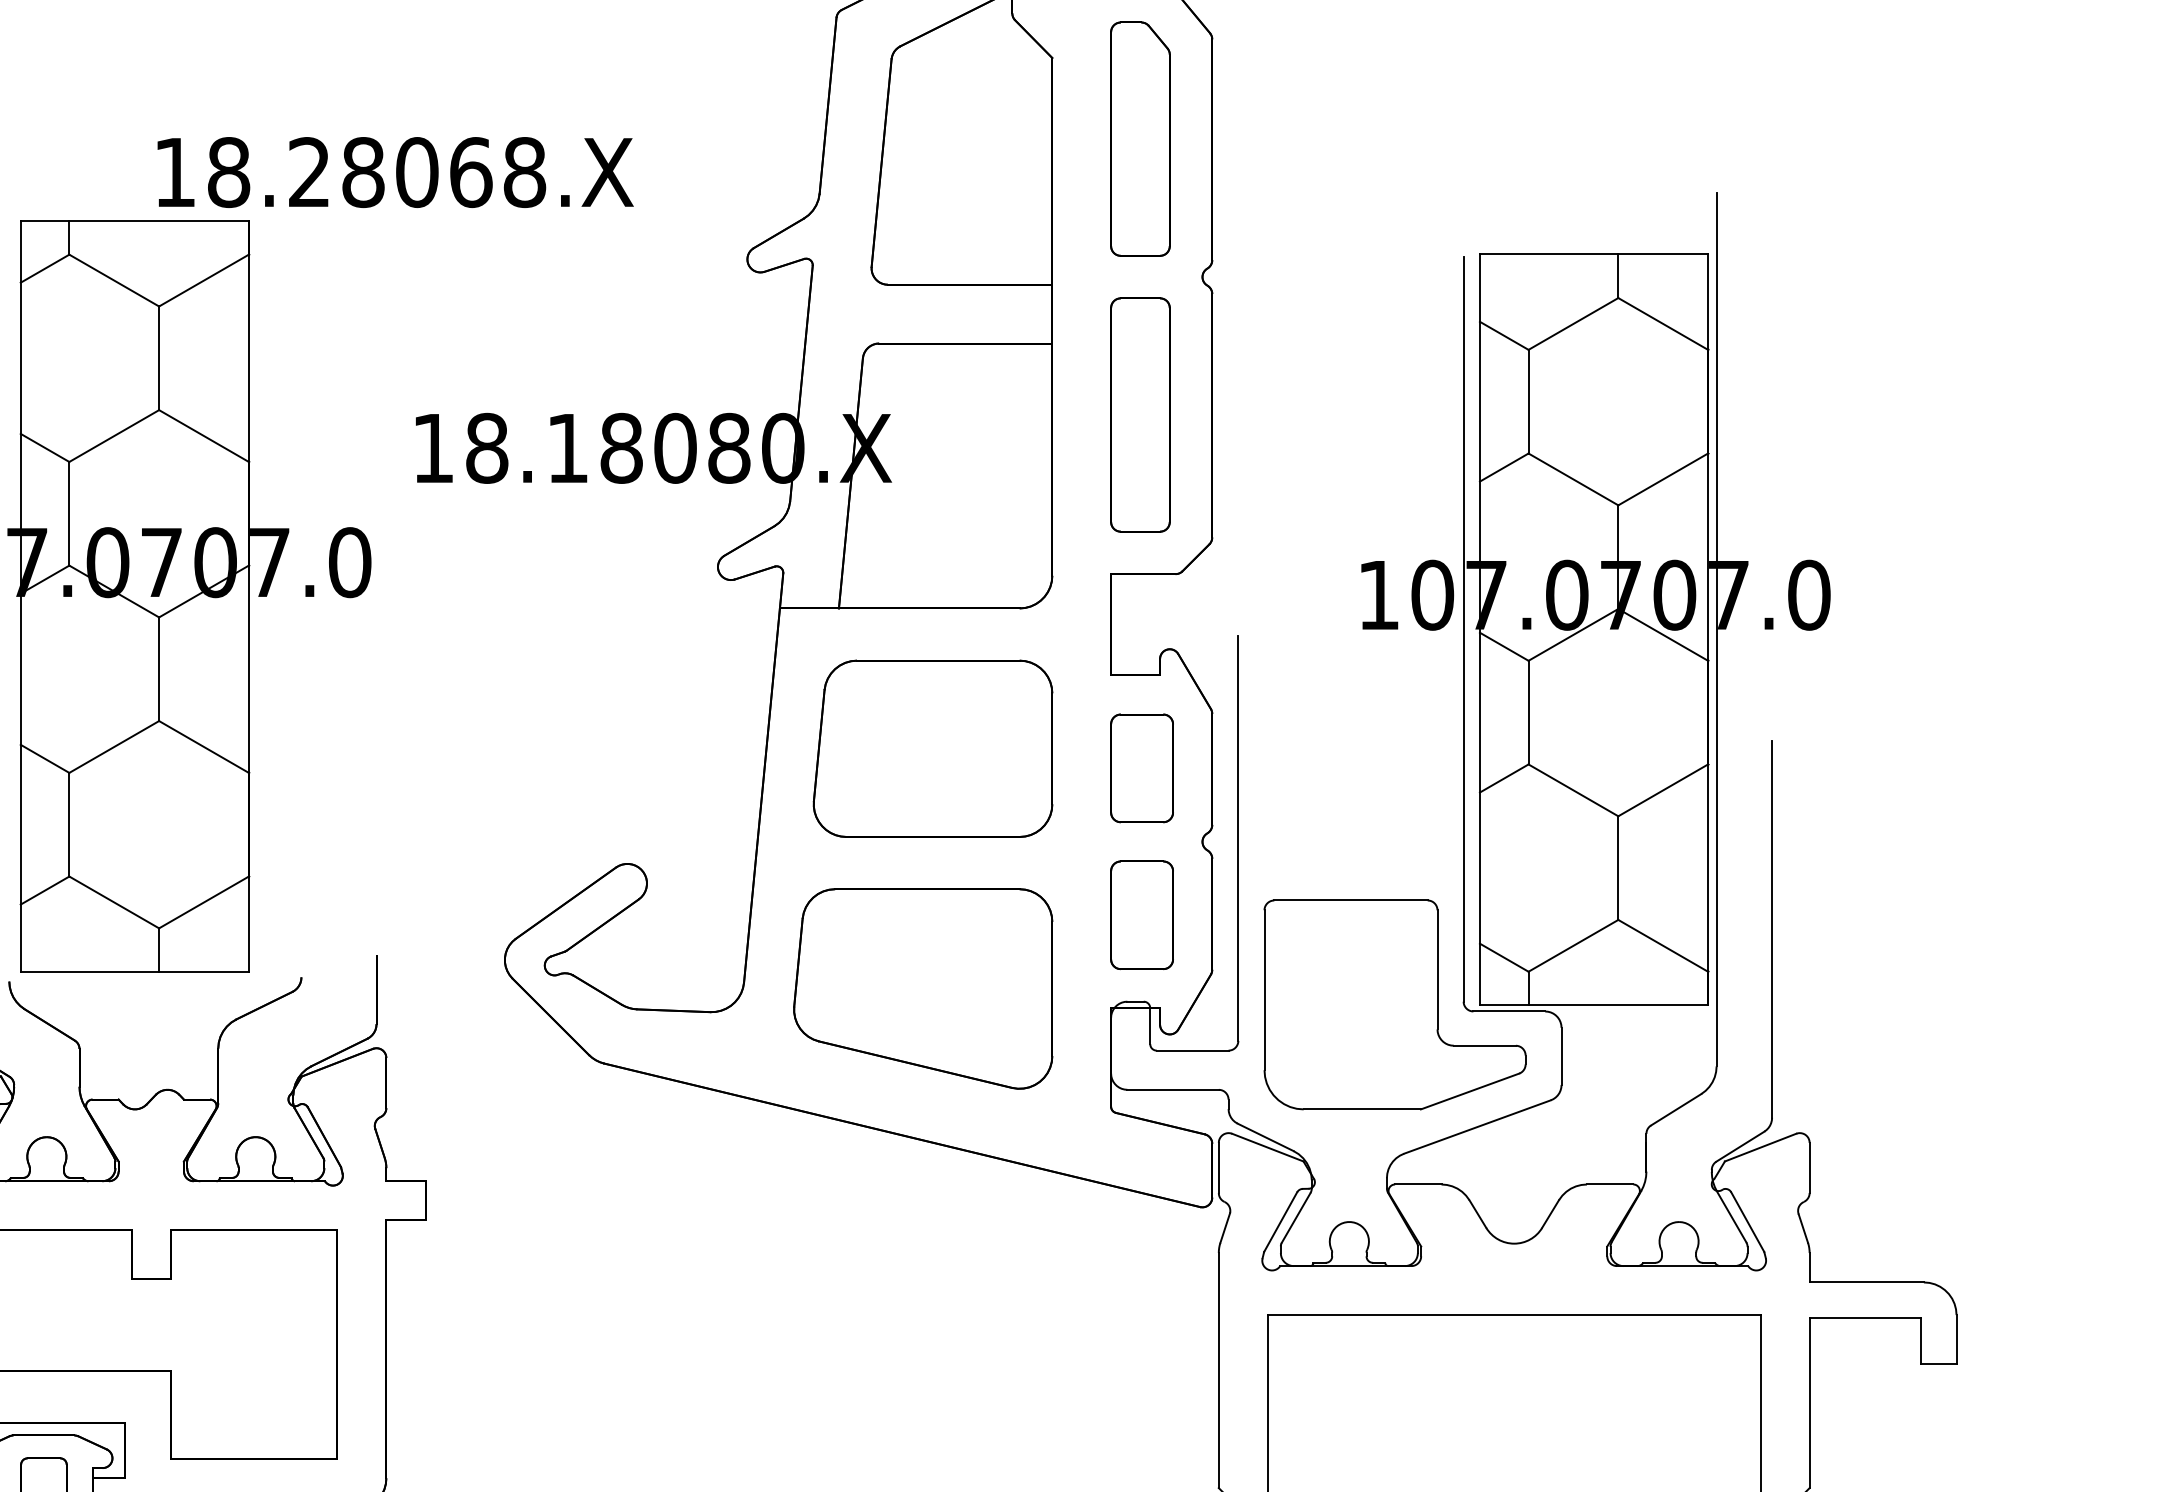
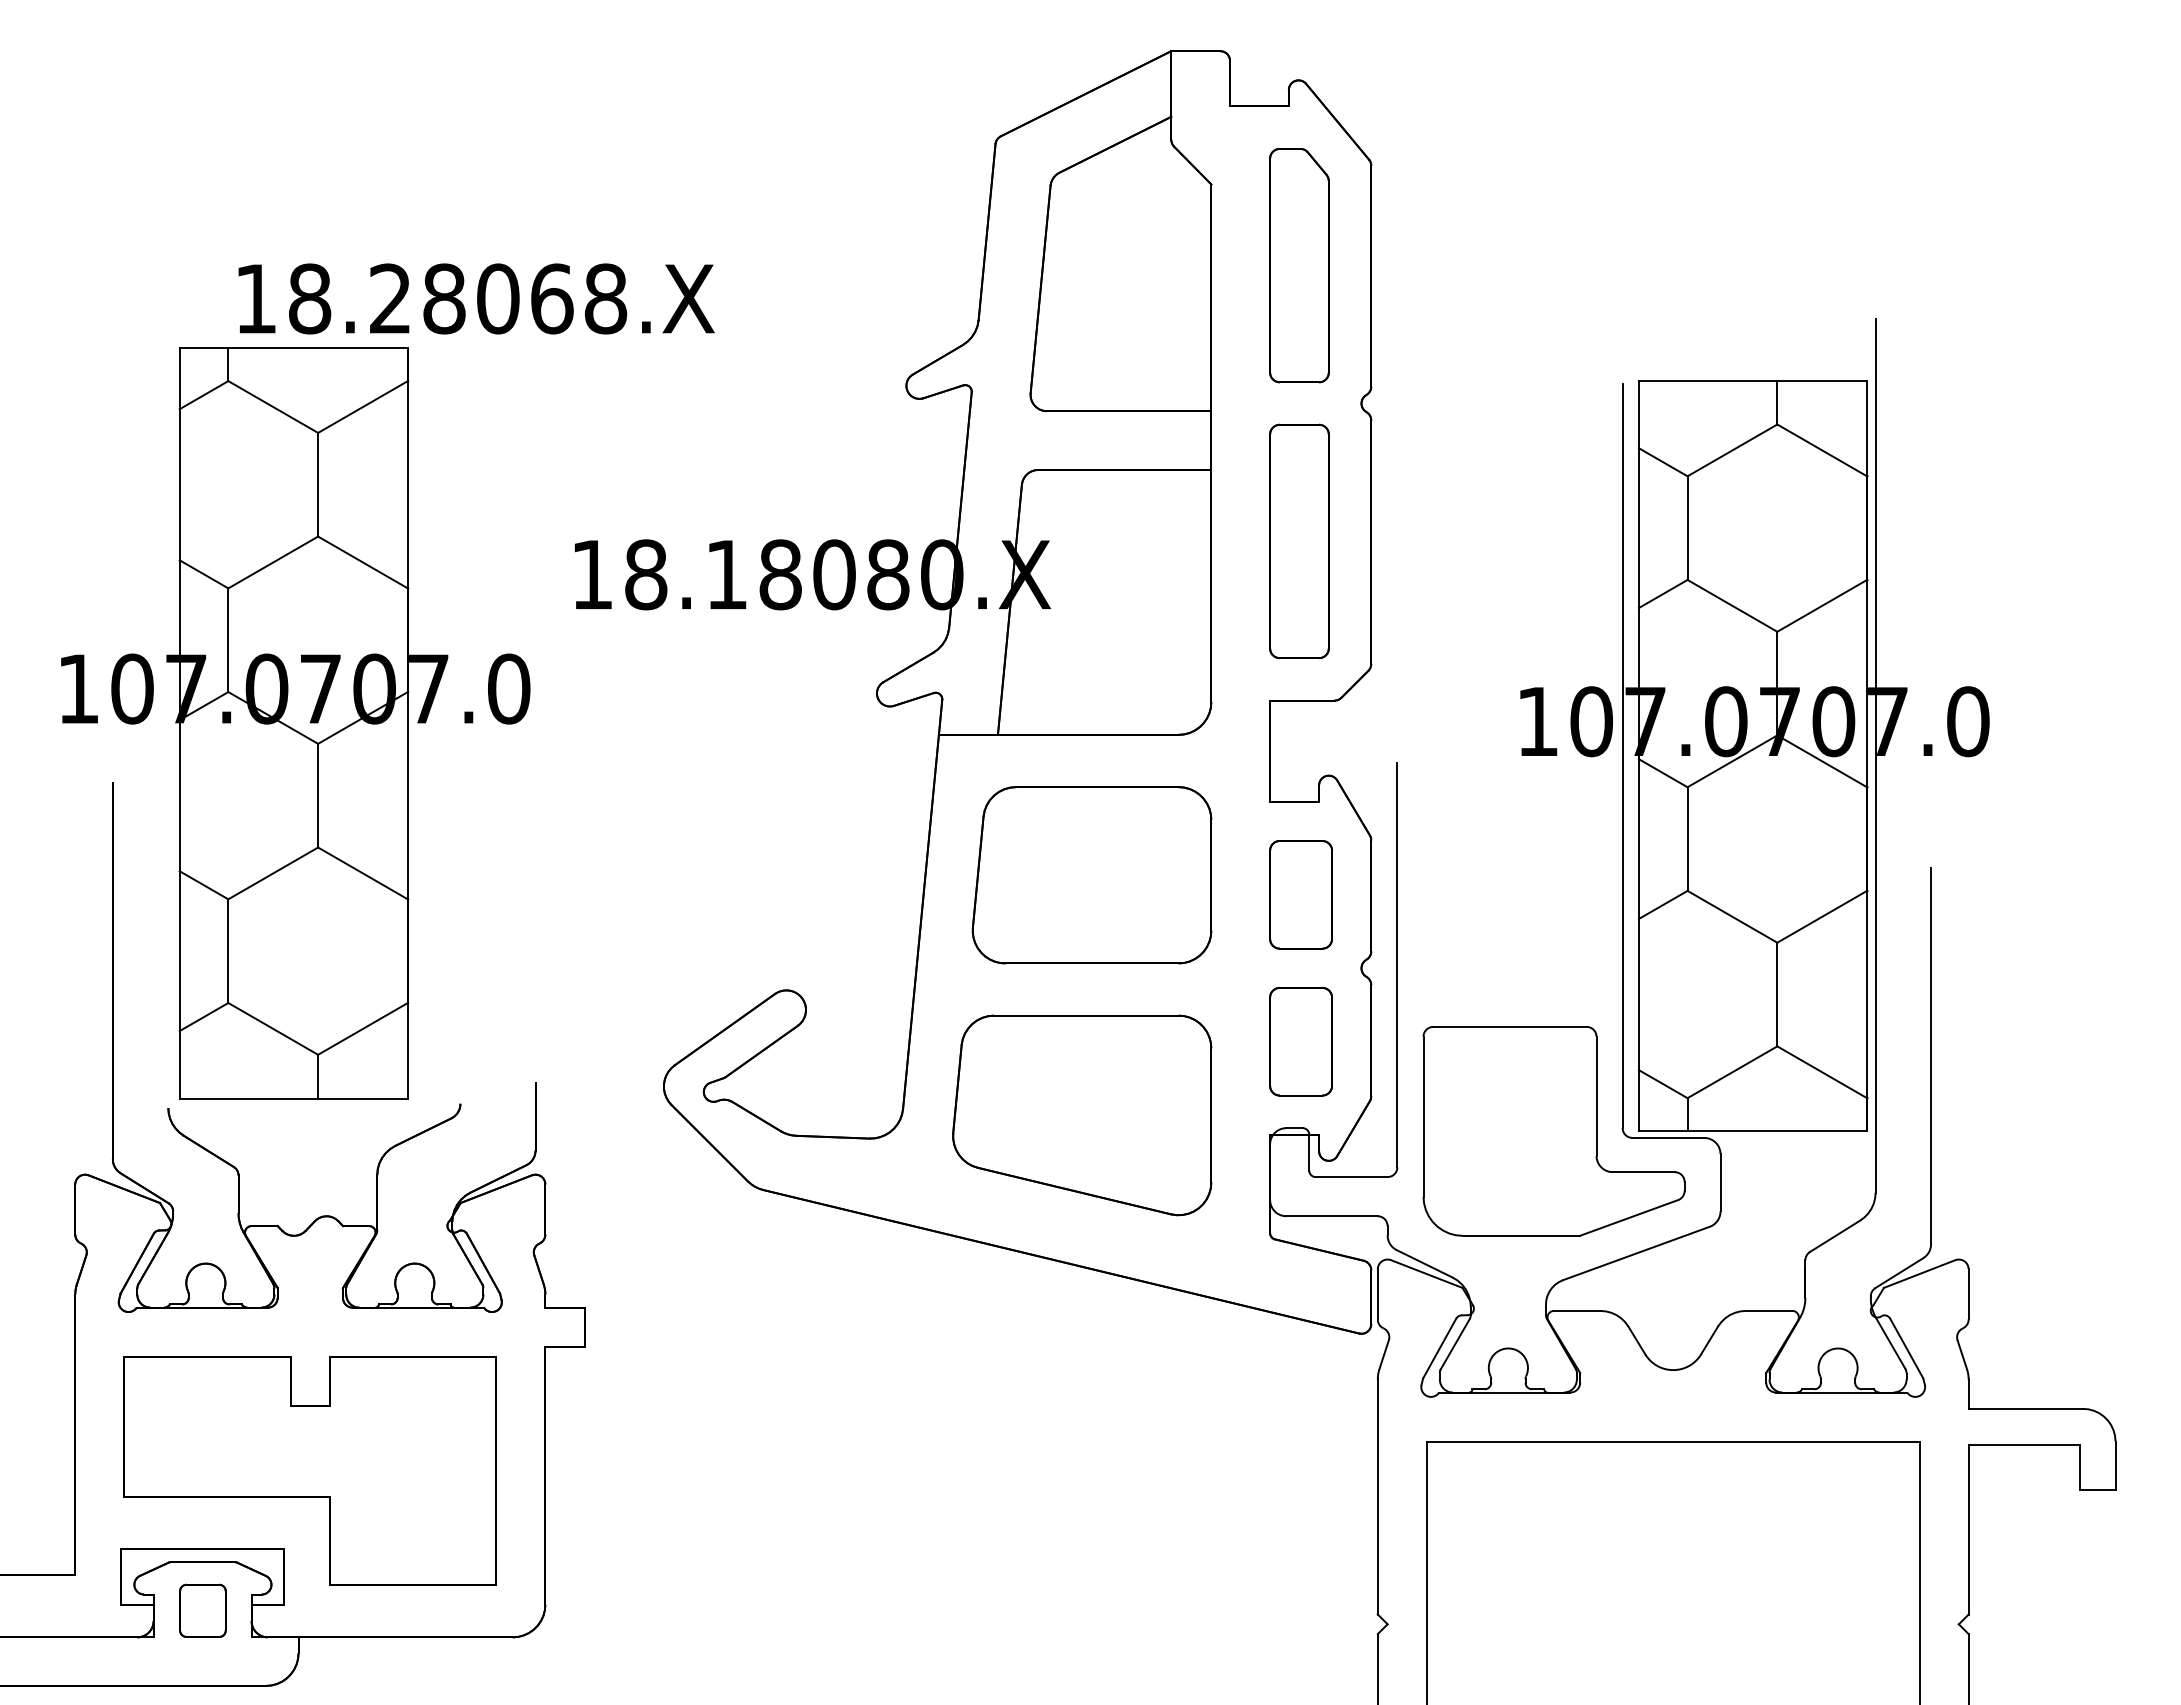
text: (395, 172) -> (476, 298), moved

